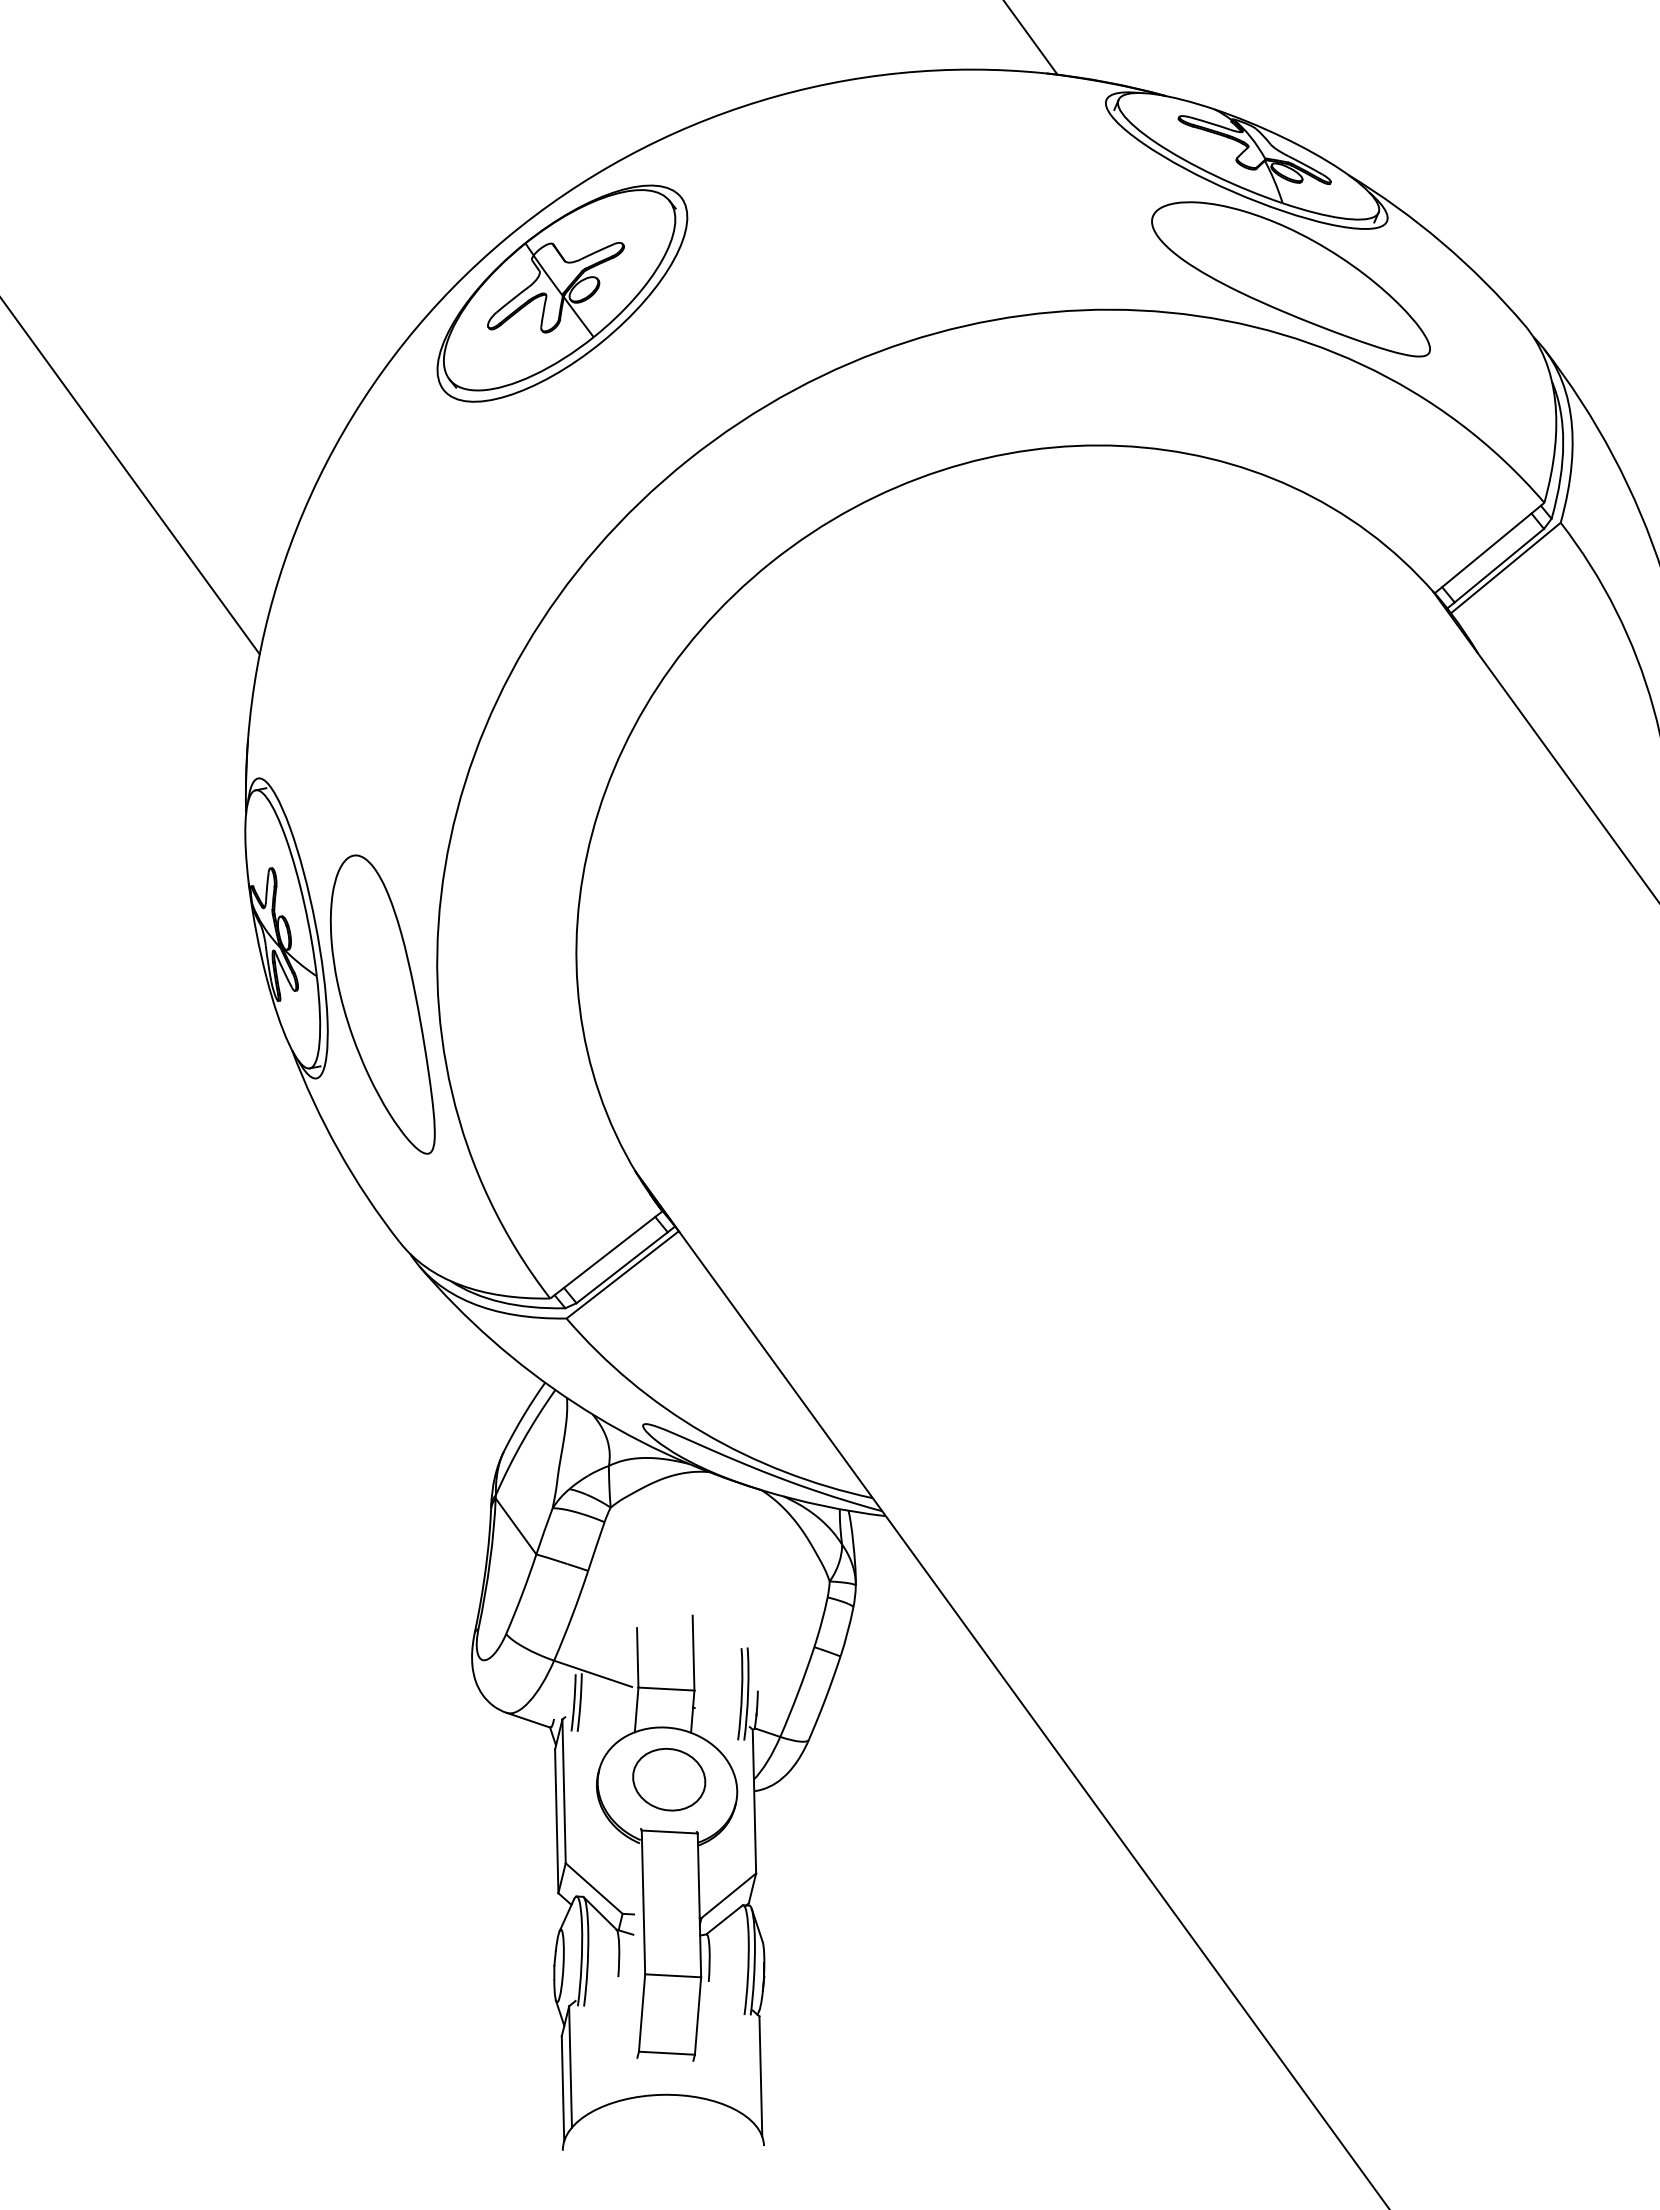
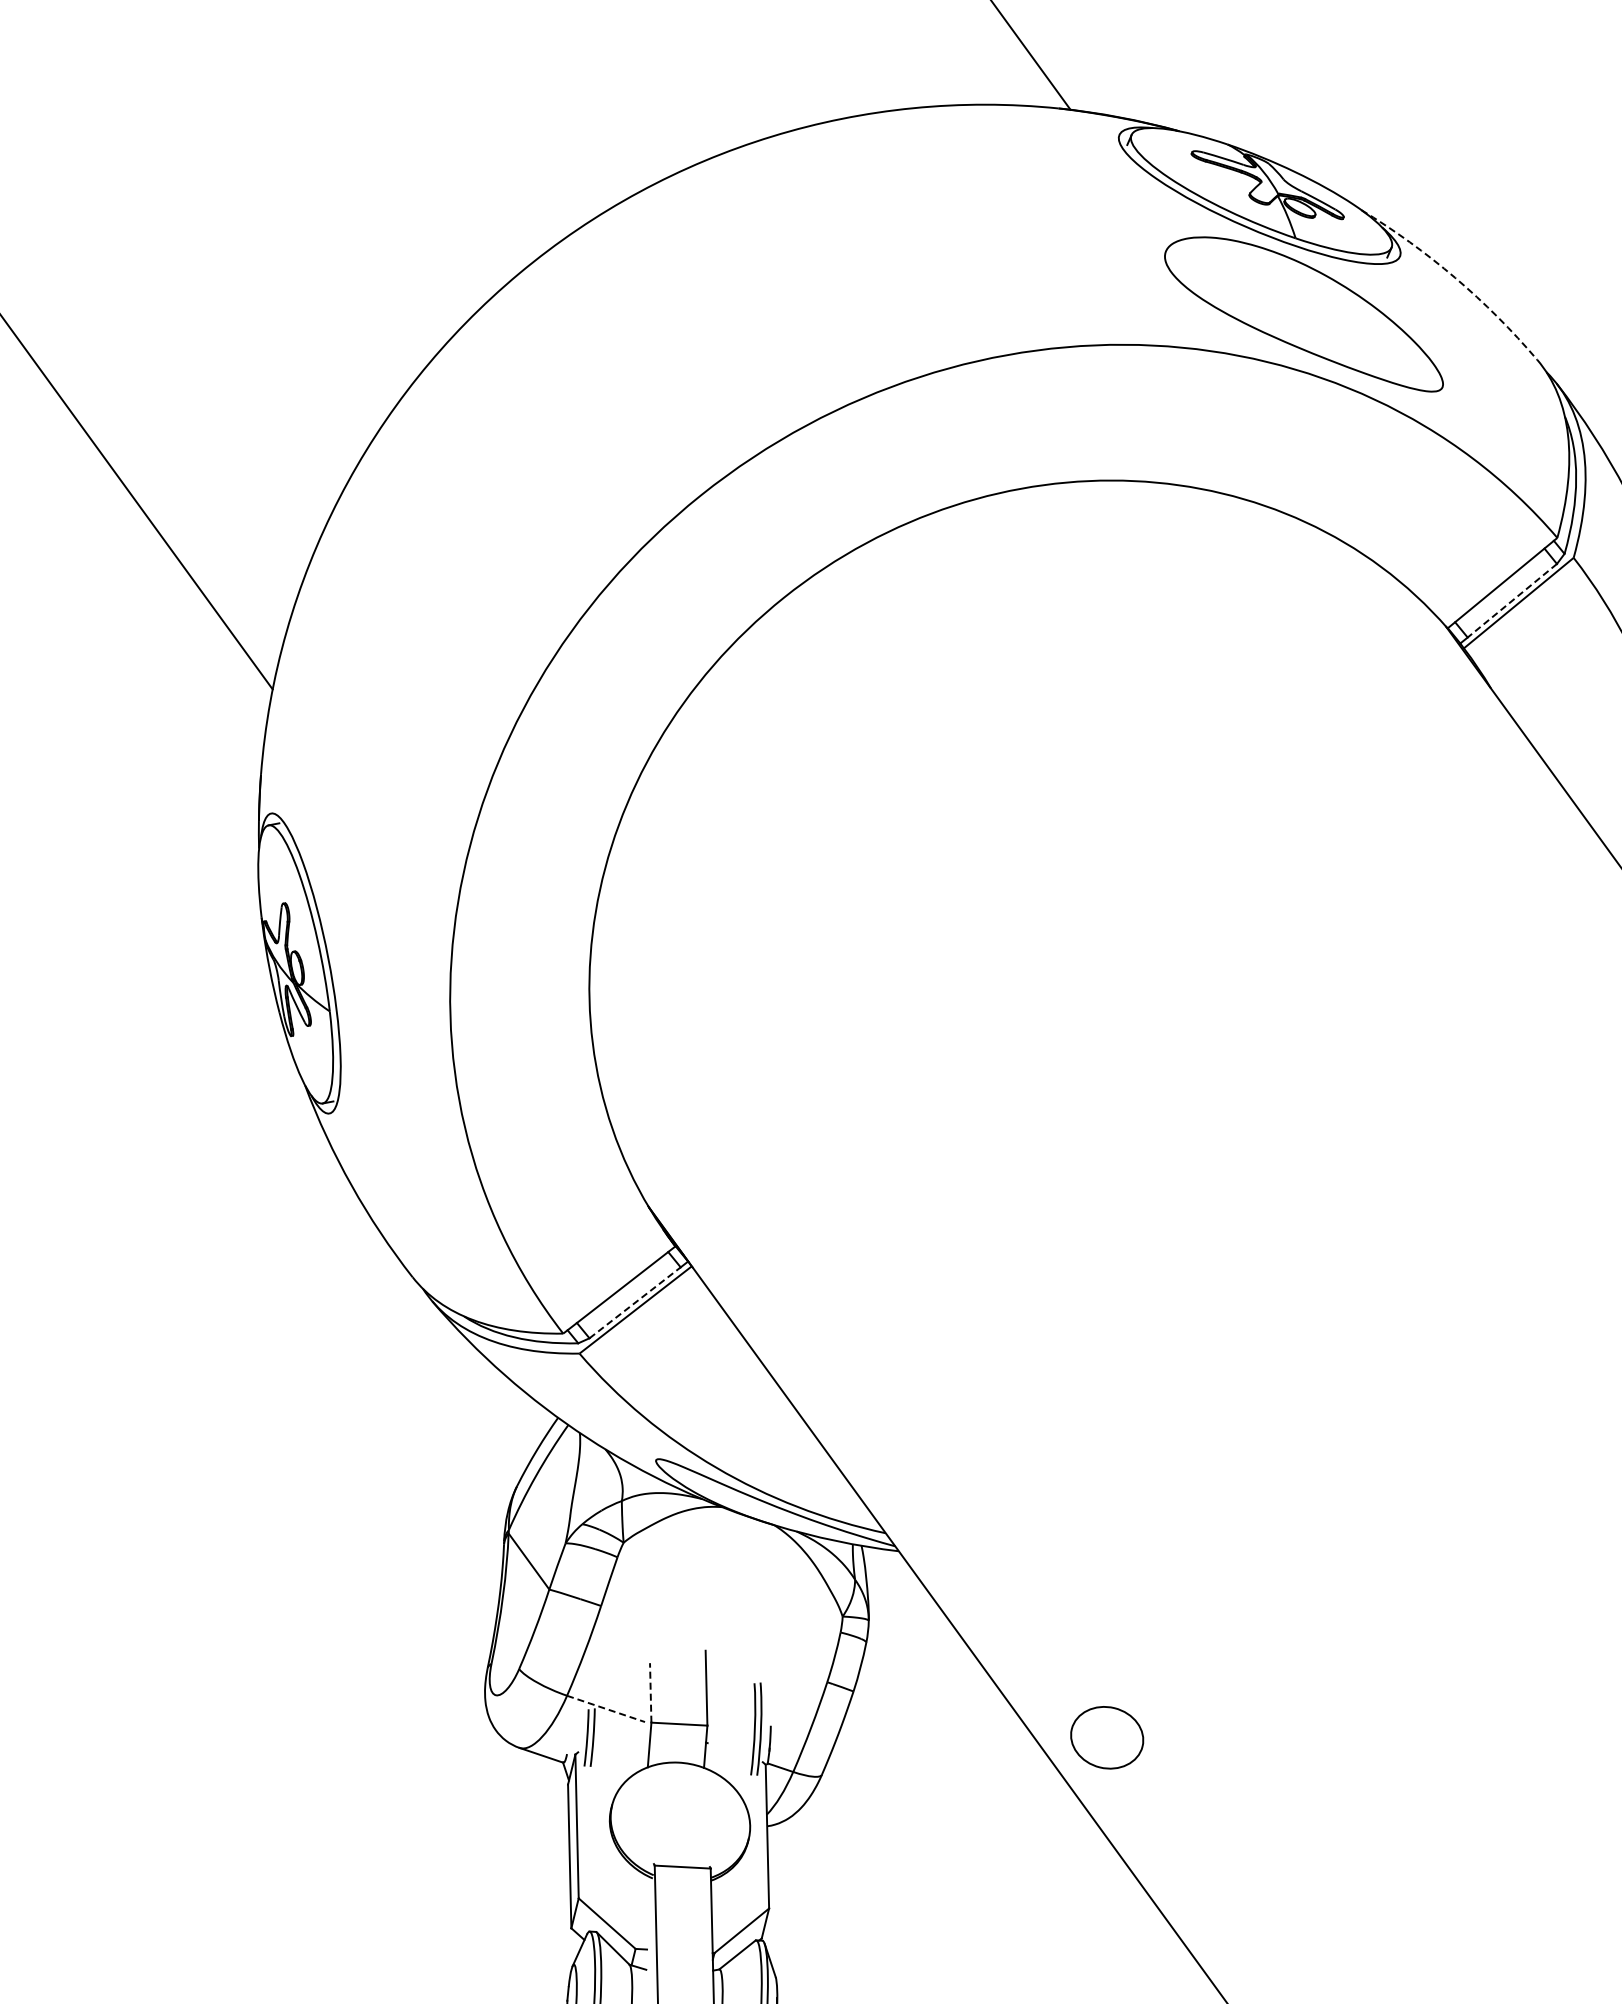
arc: (1442, 242) -> (1455, 277), solid -> dashed
part: (562, 293) -> (575, 328), removed
line: (1499, 565) -> (1512, 600), solid -> dashed
part: (382, 1004) -> (395, 1039), removed
line: (622, 1267) -> (635, 1302), solid -> dashed
line: (637, 1657) -> (650, 1692), solid -> dashed
line: (593, 1673) -> (606, 1708), solid -> dashed
part: (669, 1779) -> (1107, 1737), moved

